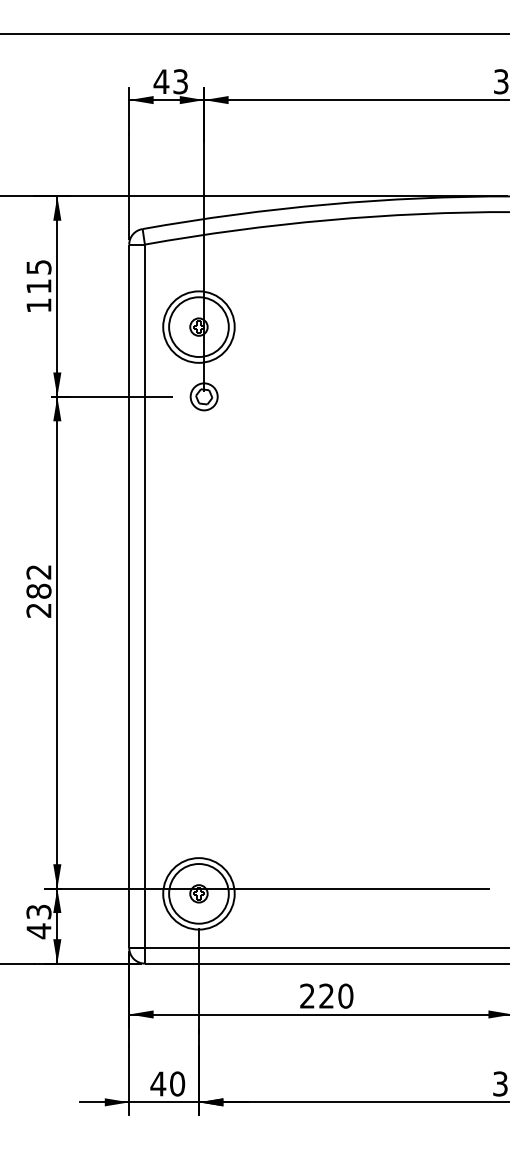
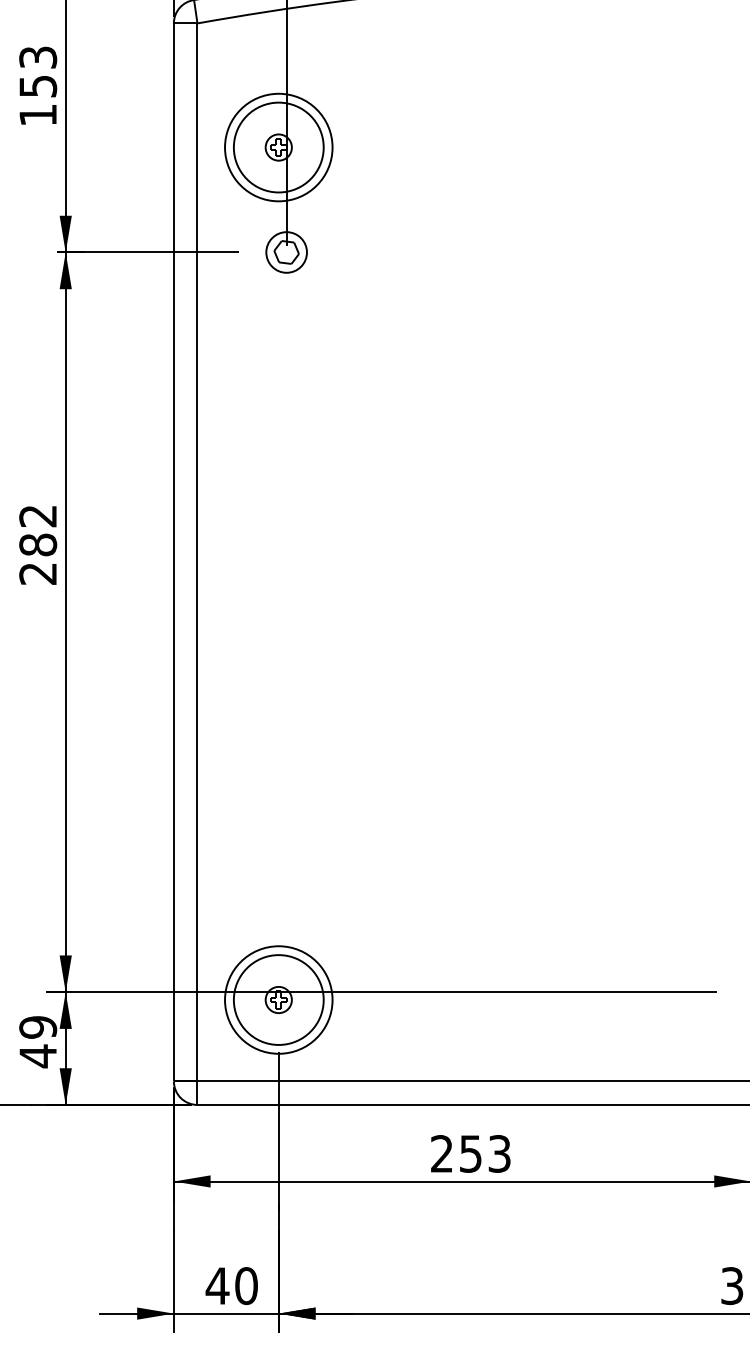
text: (38, 276) -> (37, 71), 115 -> 153
text: (38, 911) -> (37, 1026), 43 -> 49
text: (336, 995) -> (485, 1152), 220 -> 253

